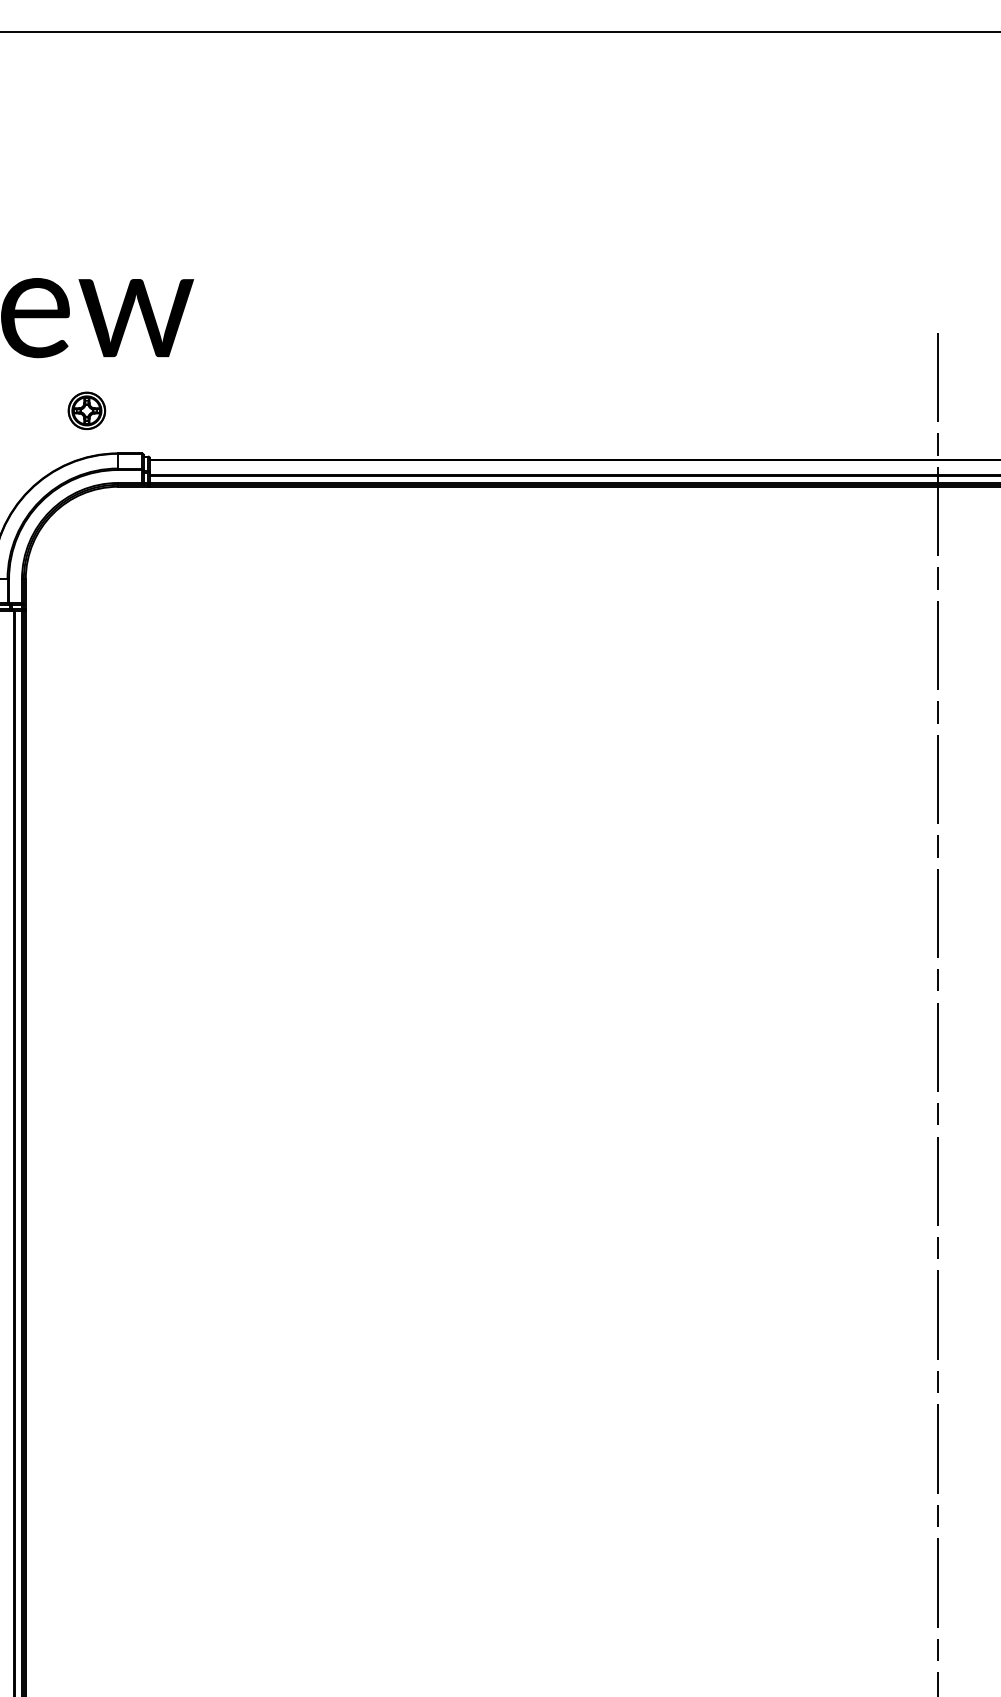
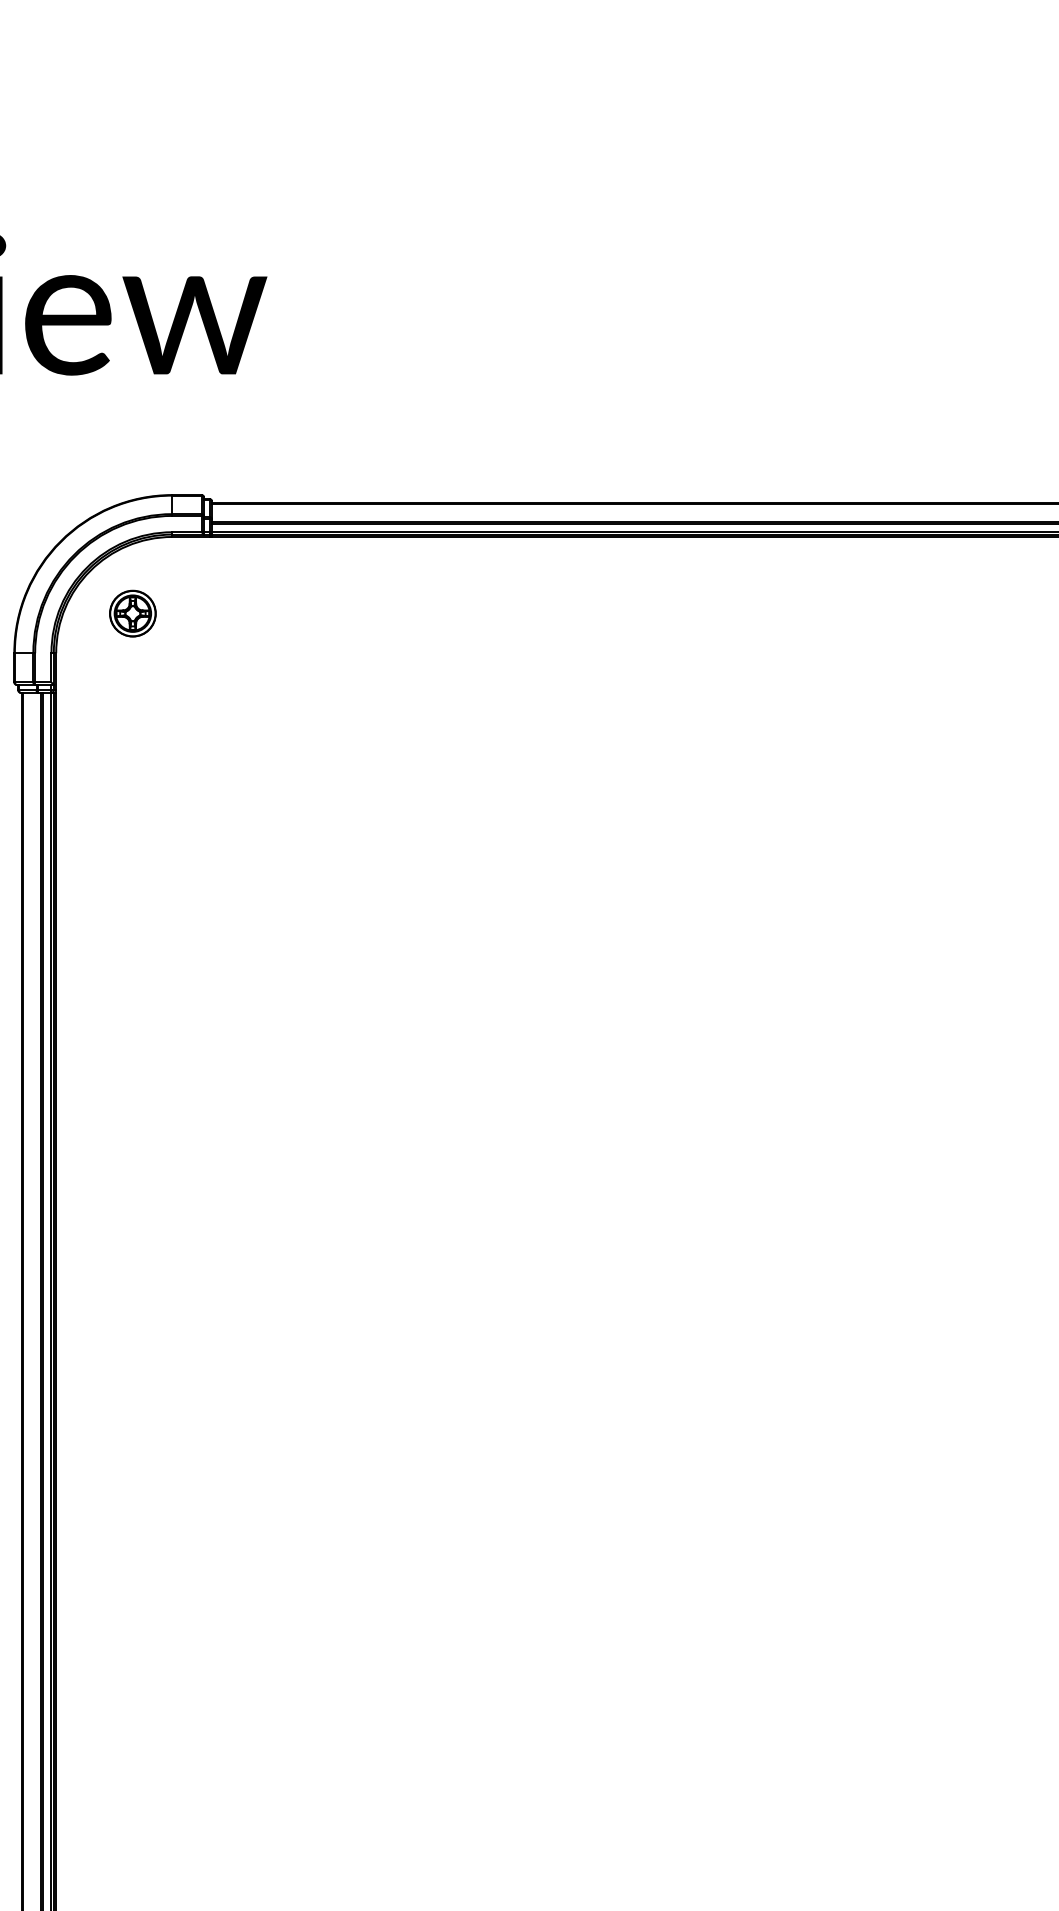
part: (86, 410) -> (132, 613), moved

